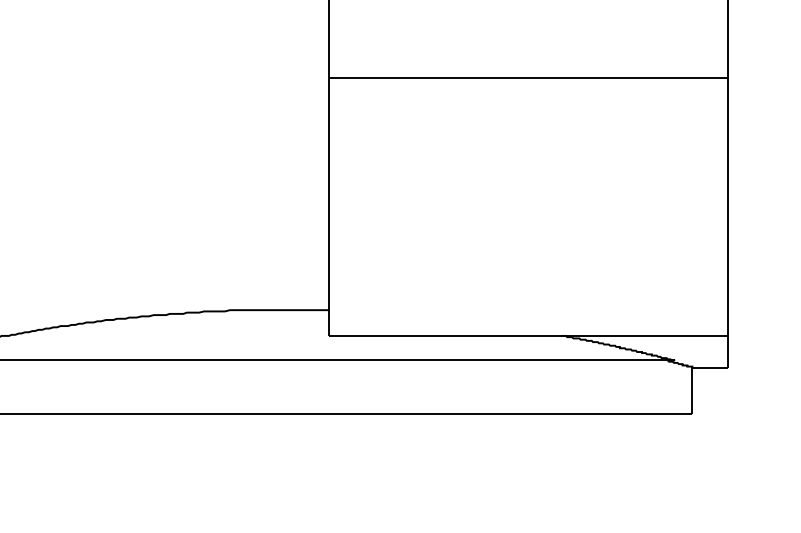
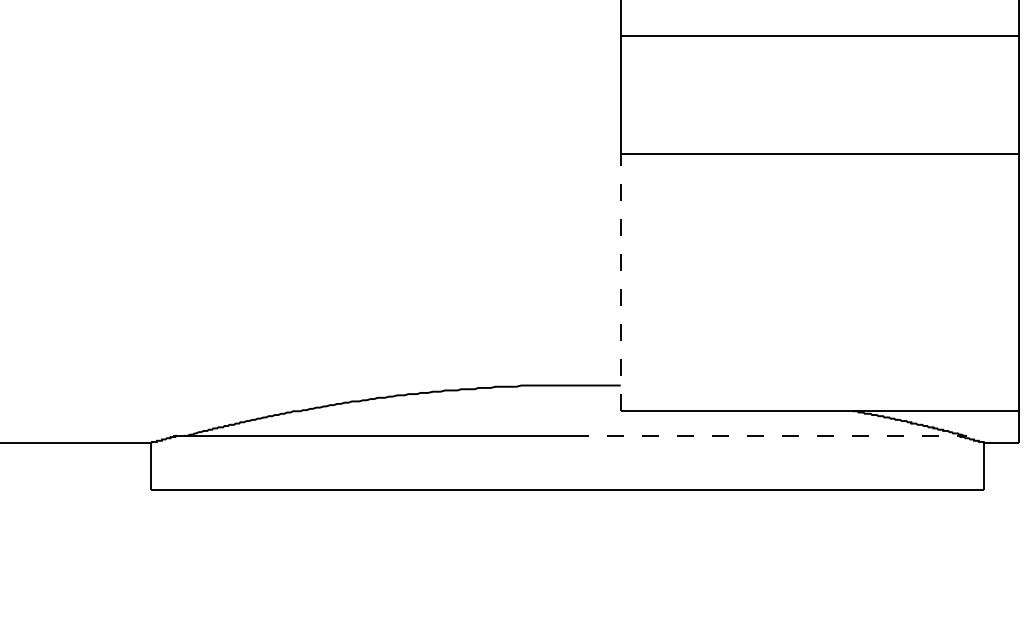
line: (329, 207) -> (620, 282), solid -> dashed
line: (478, 360) -> (769, 435), solid -> dashed

